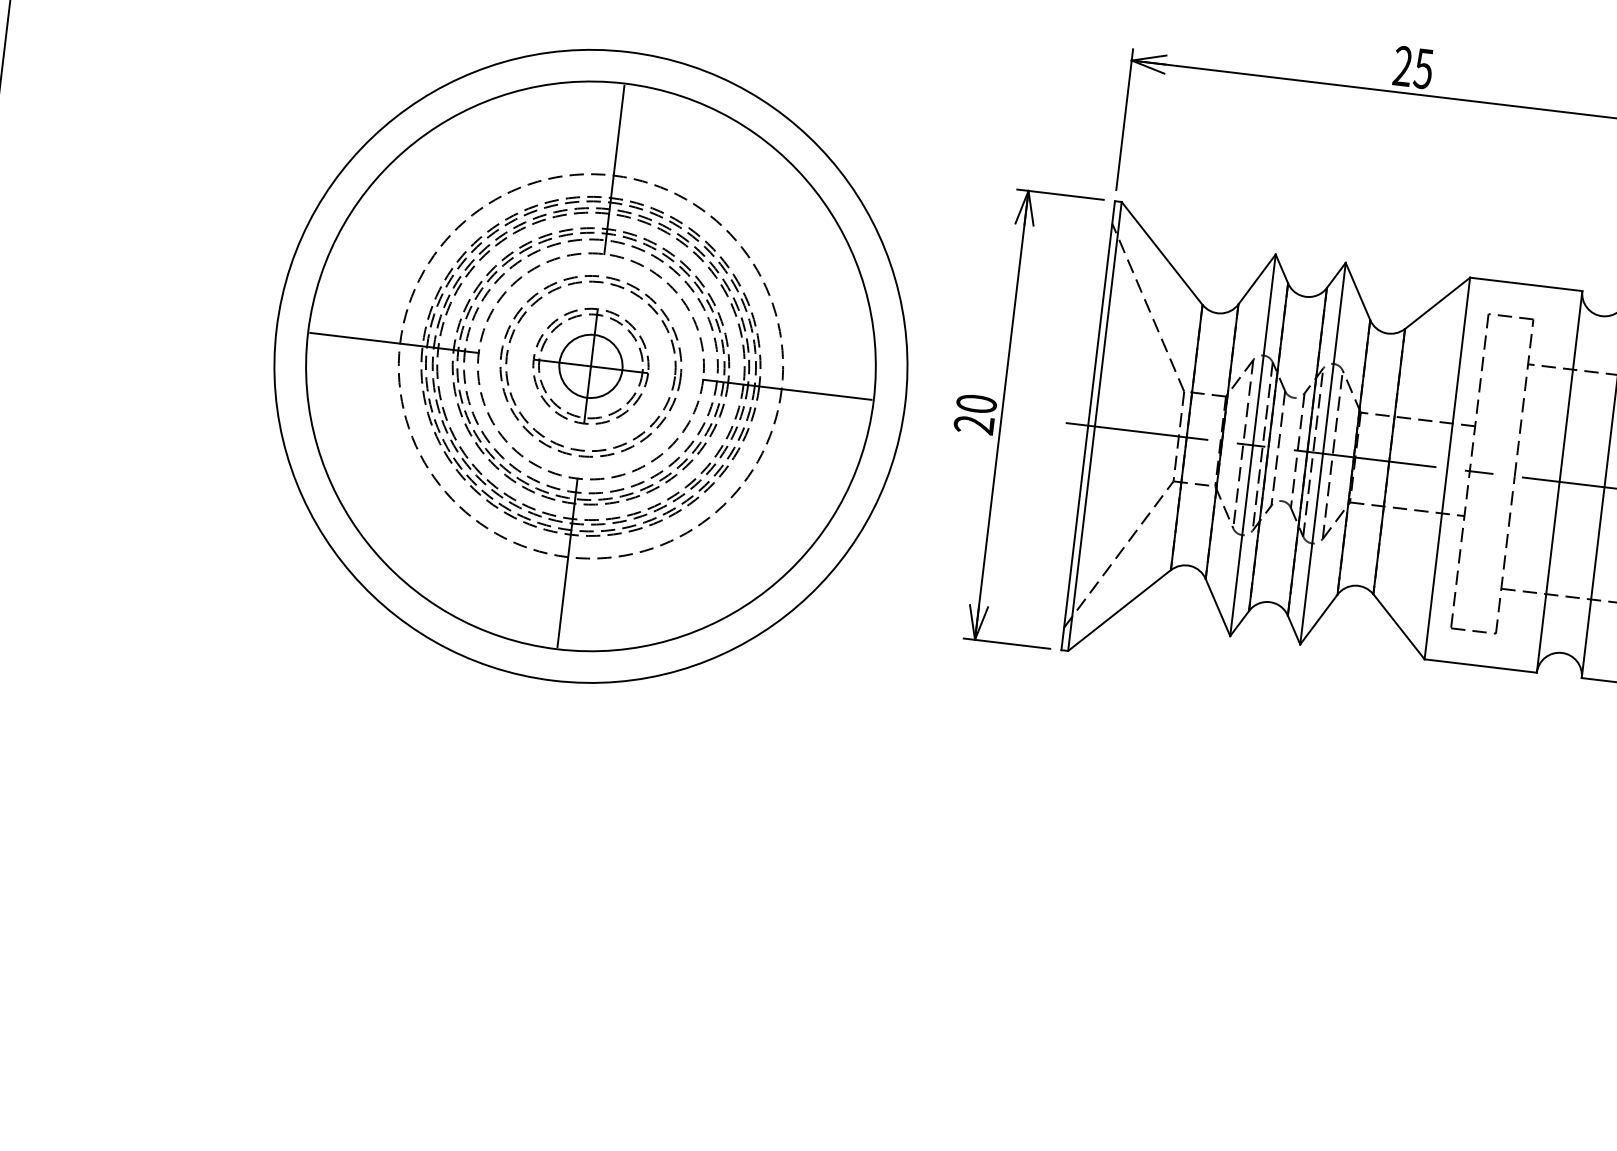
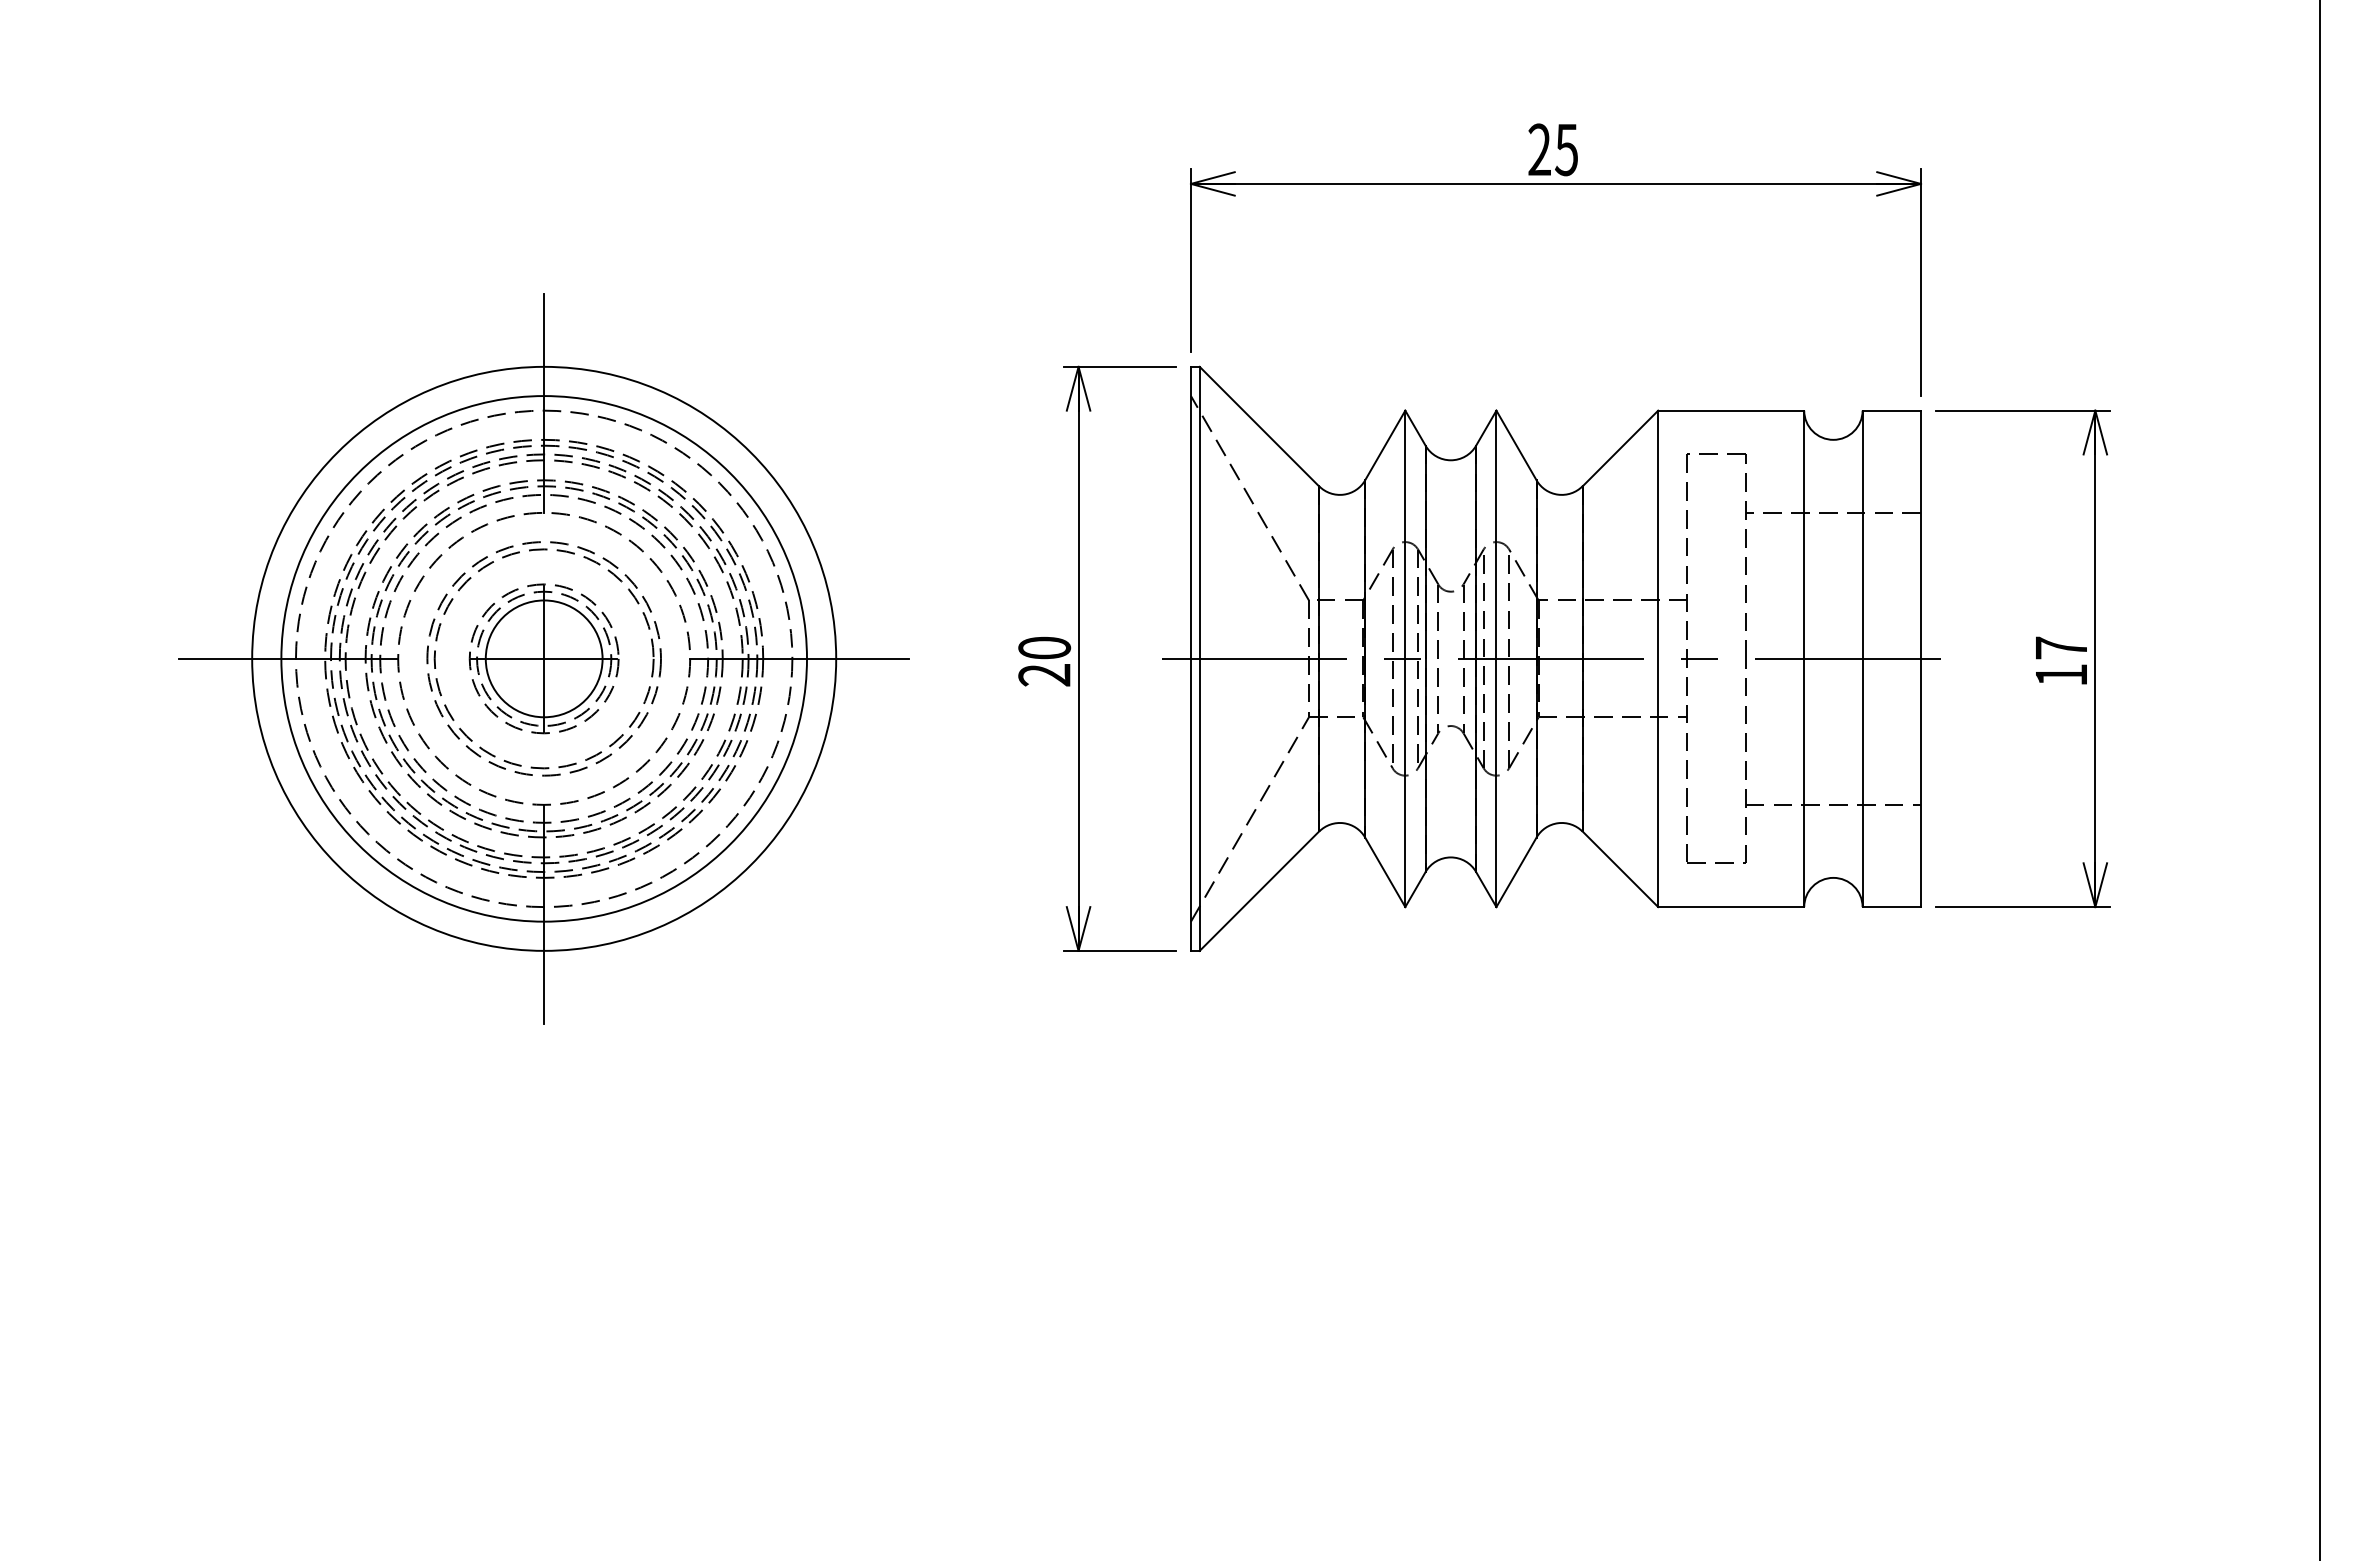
circle: (590, 366) -> (543, 658), size x1.43
circle: (591, 366) -> (544, 658), size x0.71
circle: (591, 366) -> (544, 658), size x0.71

